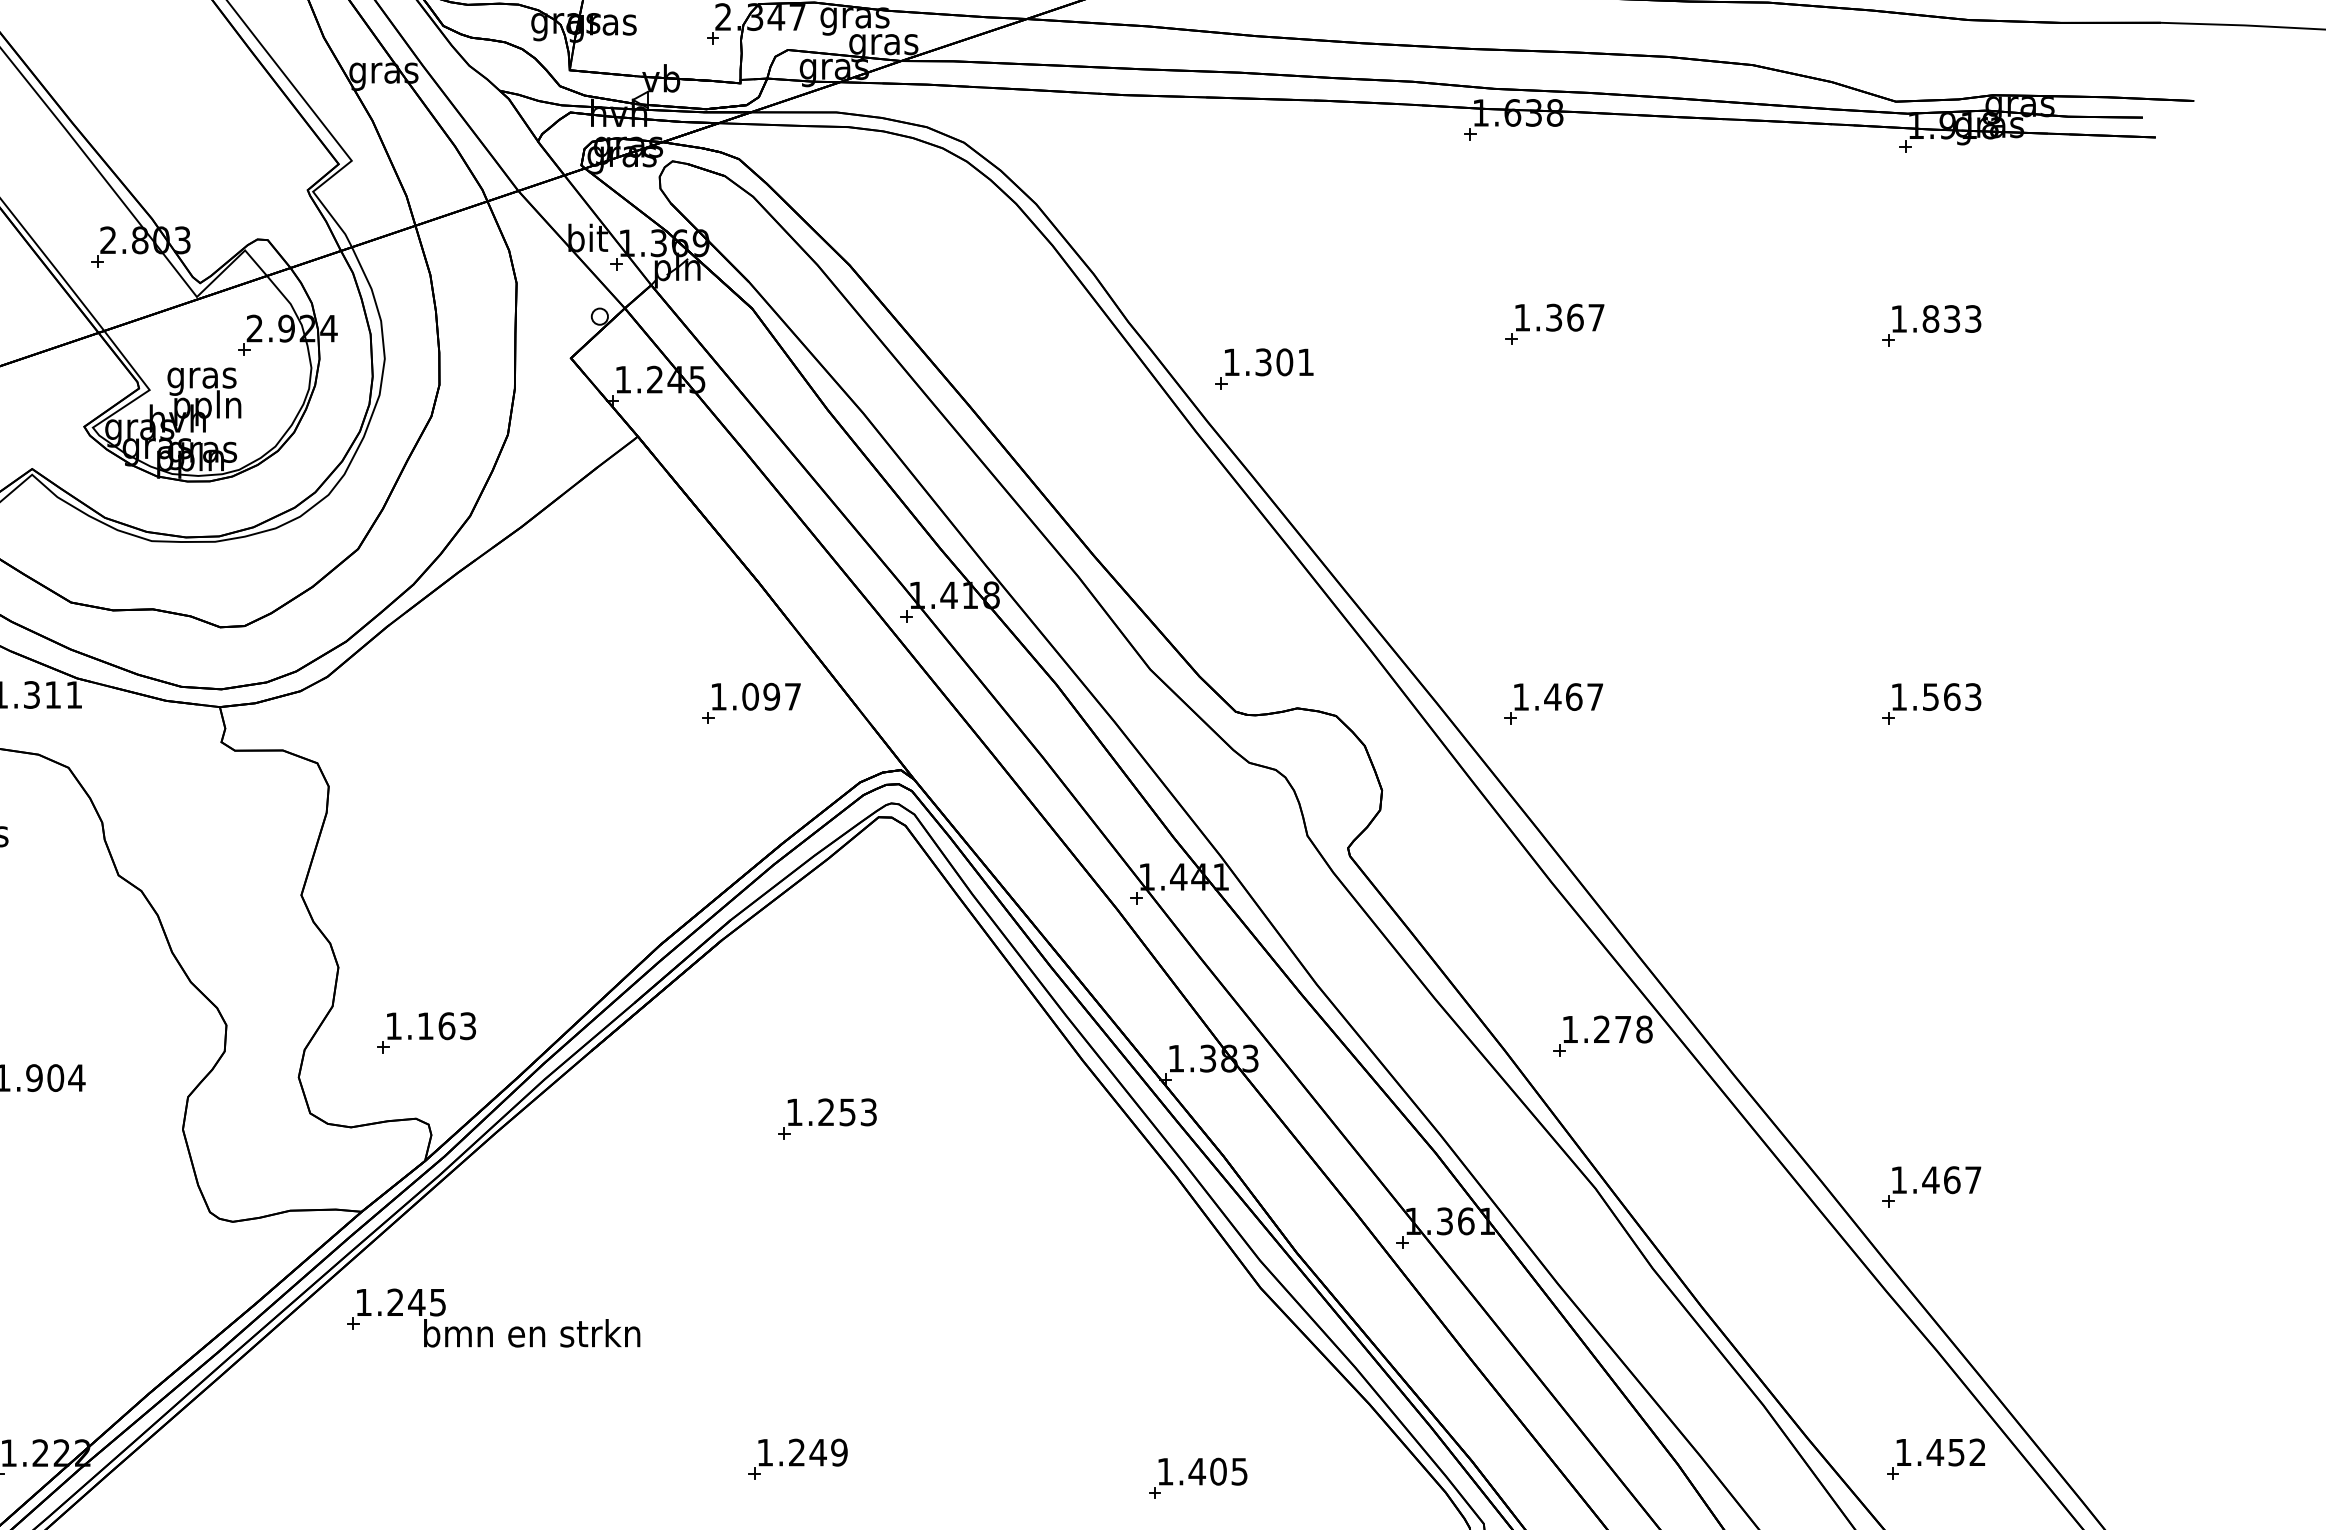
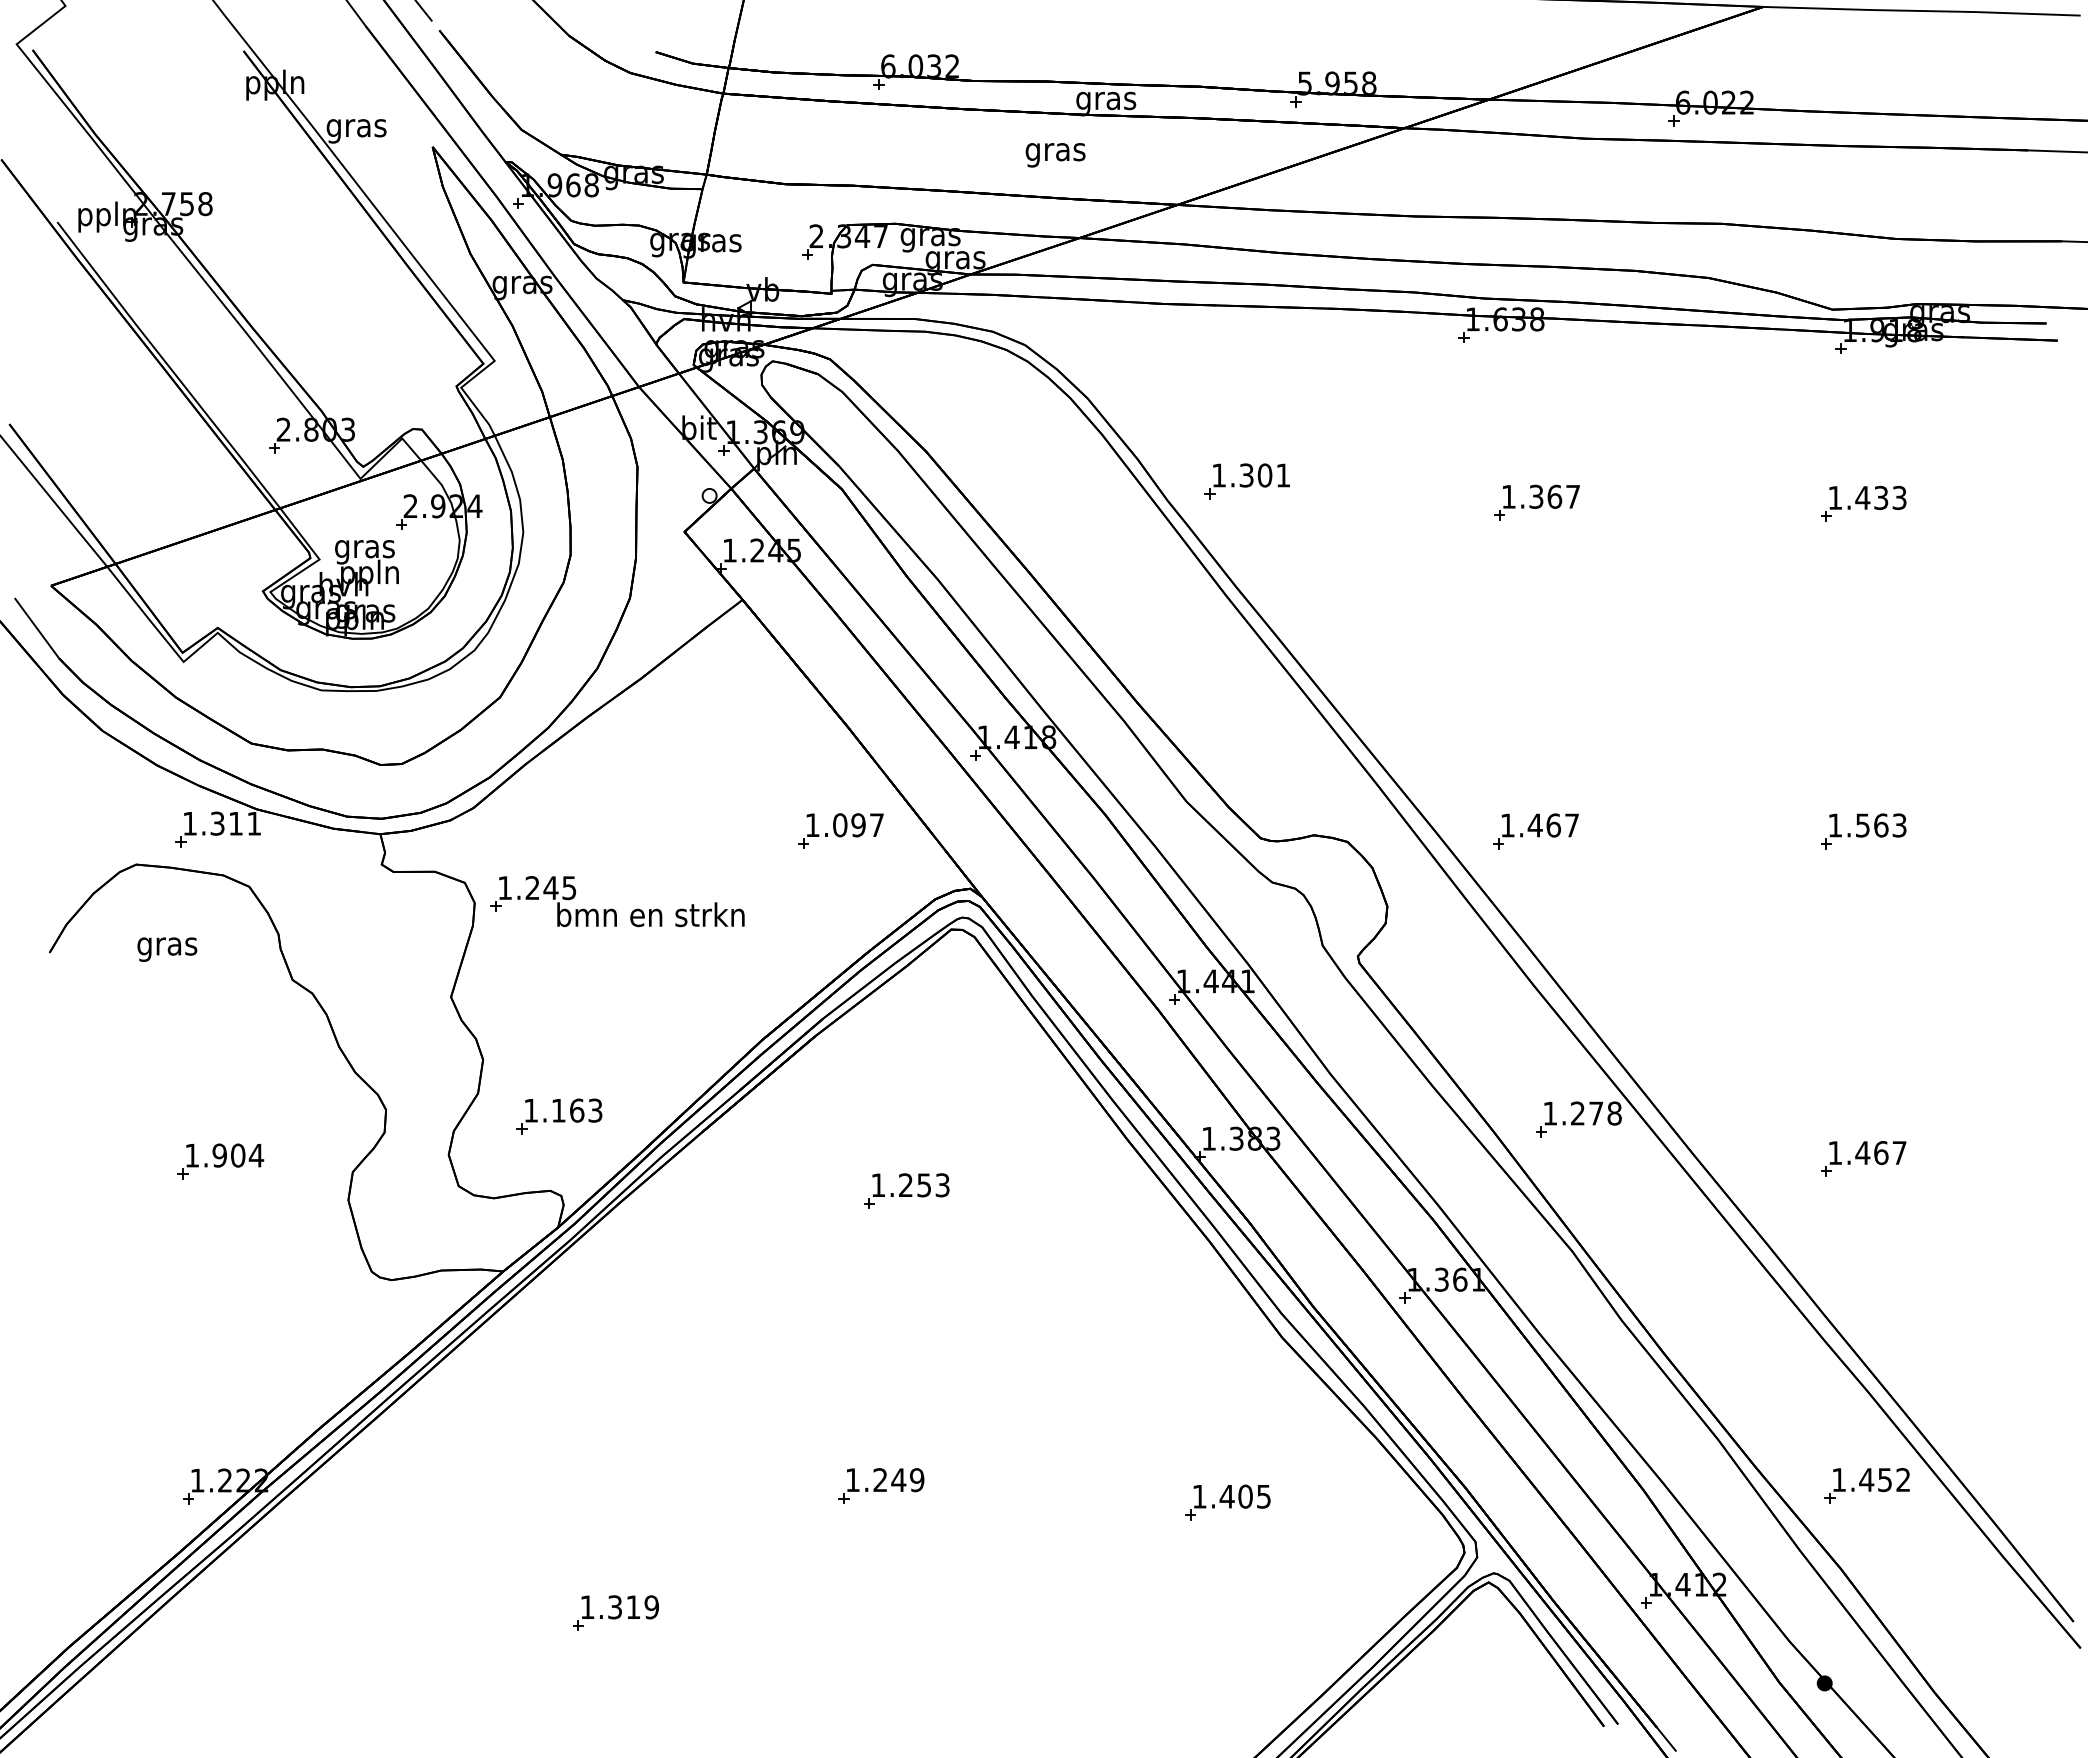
text: (1930, 318) -> (1862, 497), 1.833 -> 1.433
part: (1263, 369) -> (1246, 481), moved
part: (1931, 1186) -> (1863, 1158), moved
part: (490, 1327) -> (614, 909), moved

